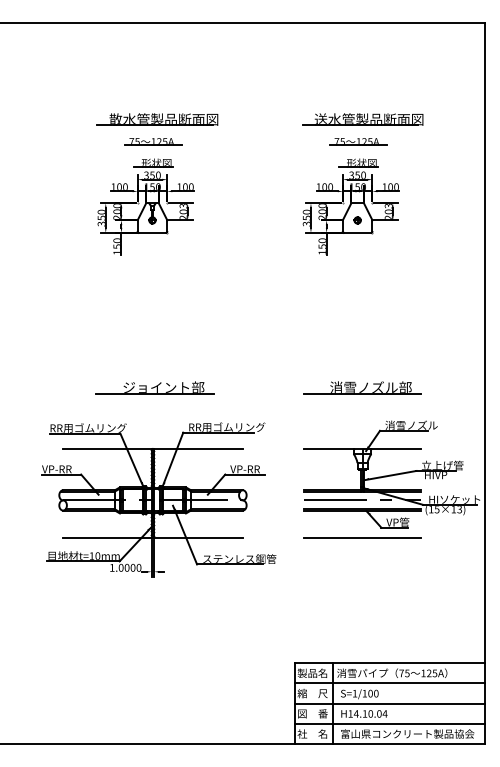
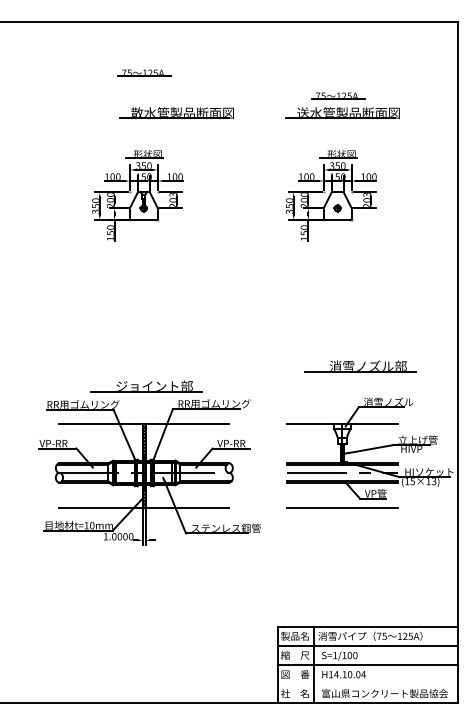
part: (157, 119) -> (176, 113), moved
part: (153, 141) -> (144, 72), moved
part: (358, 141) -> (338, 95), moved
part: (155, 387) -> (146, 386), moved
part: (362, 387) -> (360, 366), moved
line: (389, 724) -> (367, 684), removed

